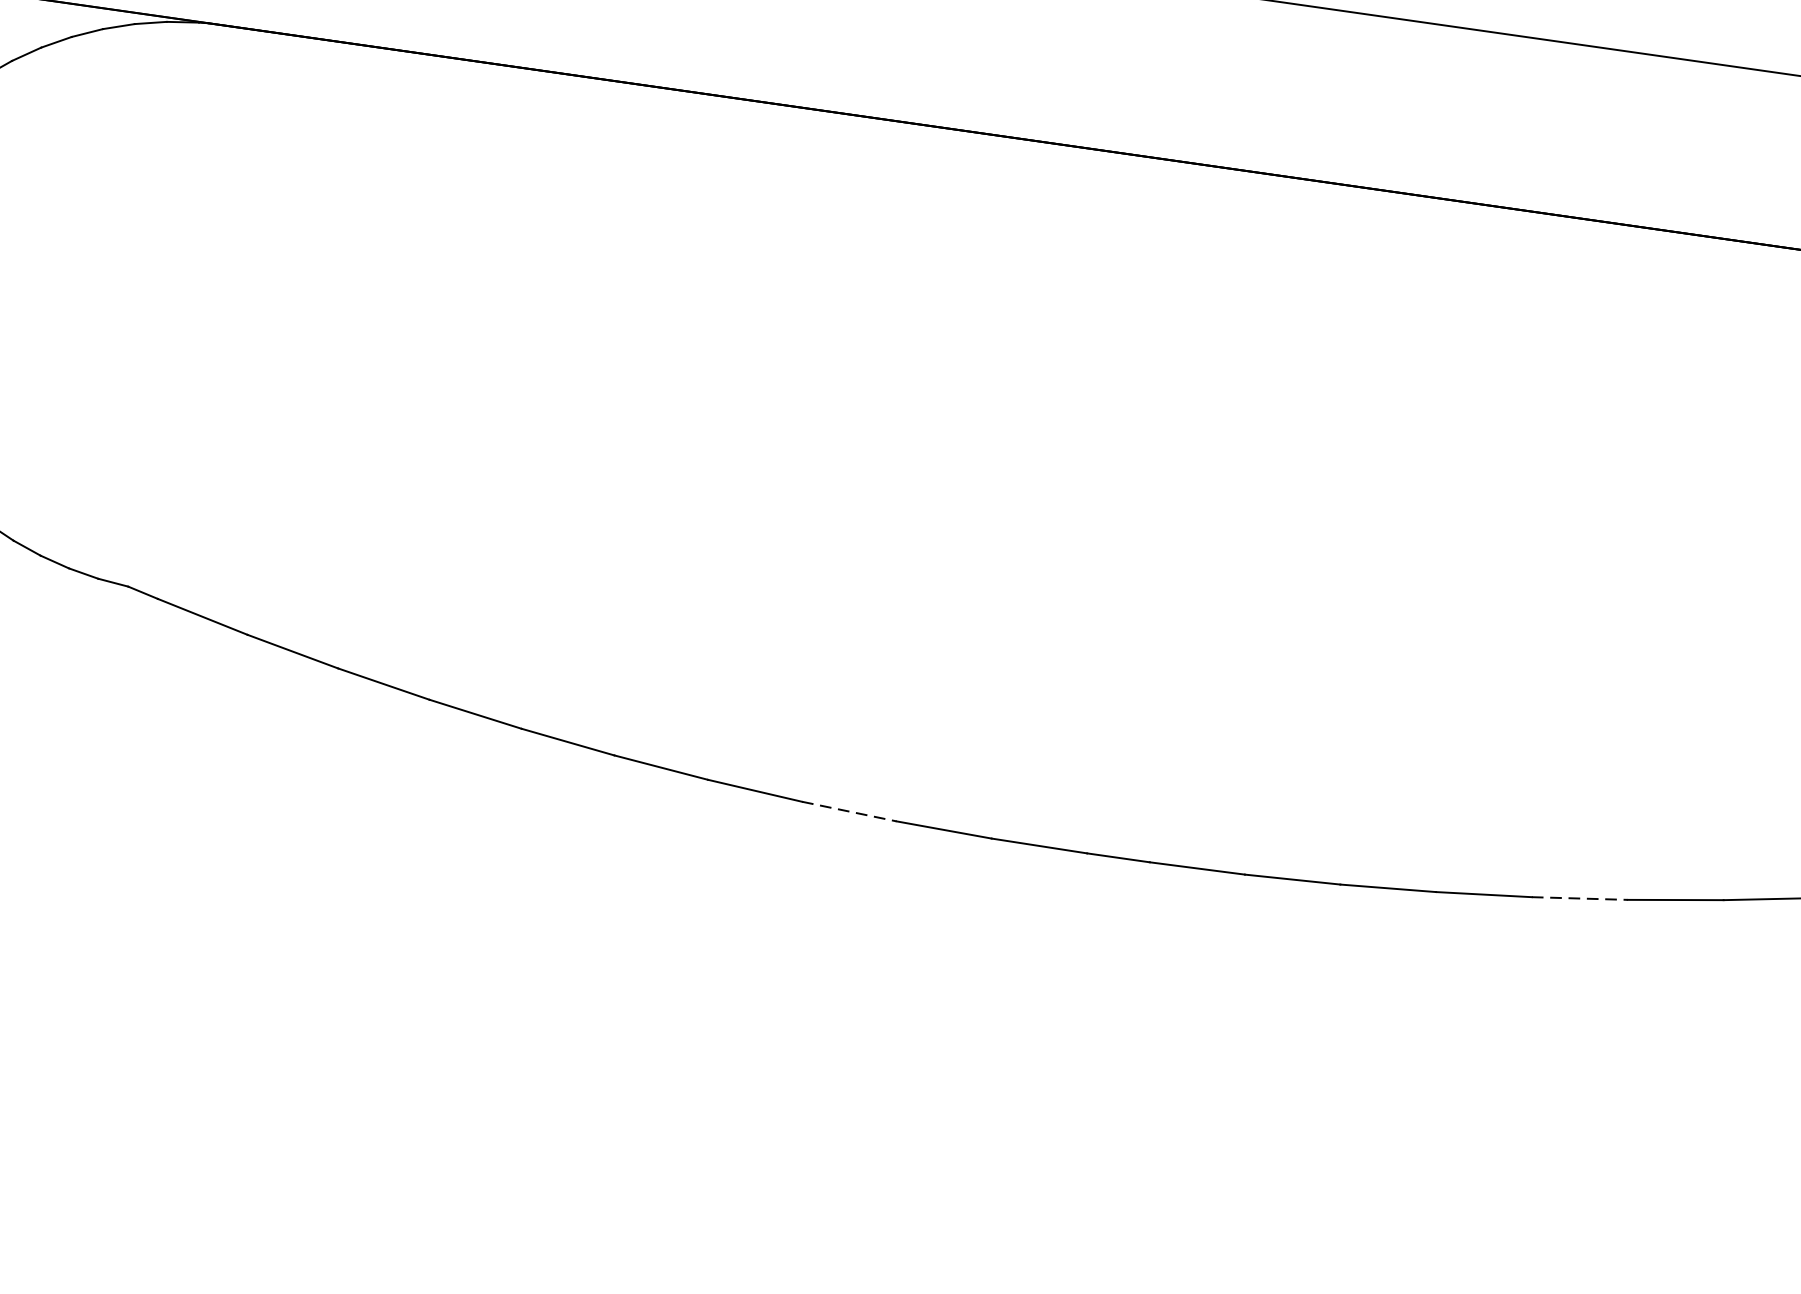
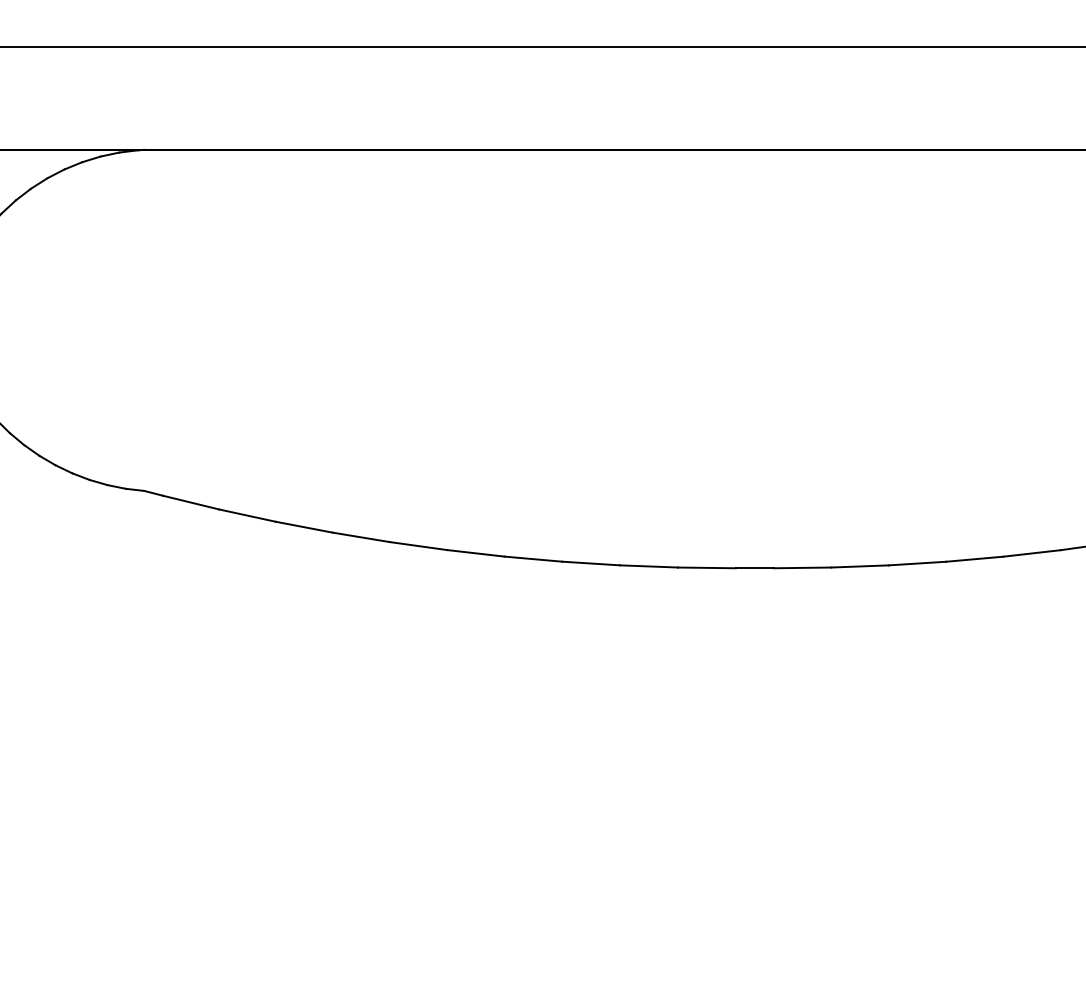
line: (849, 811) -> (591, 563), dashed -> solid
line: (1580, 898) -> (1032, 553), dashed -> solid

